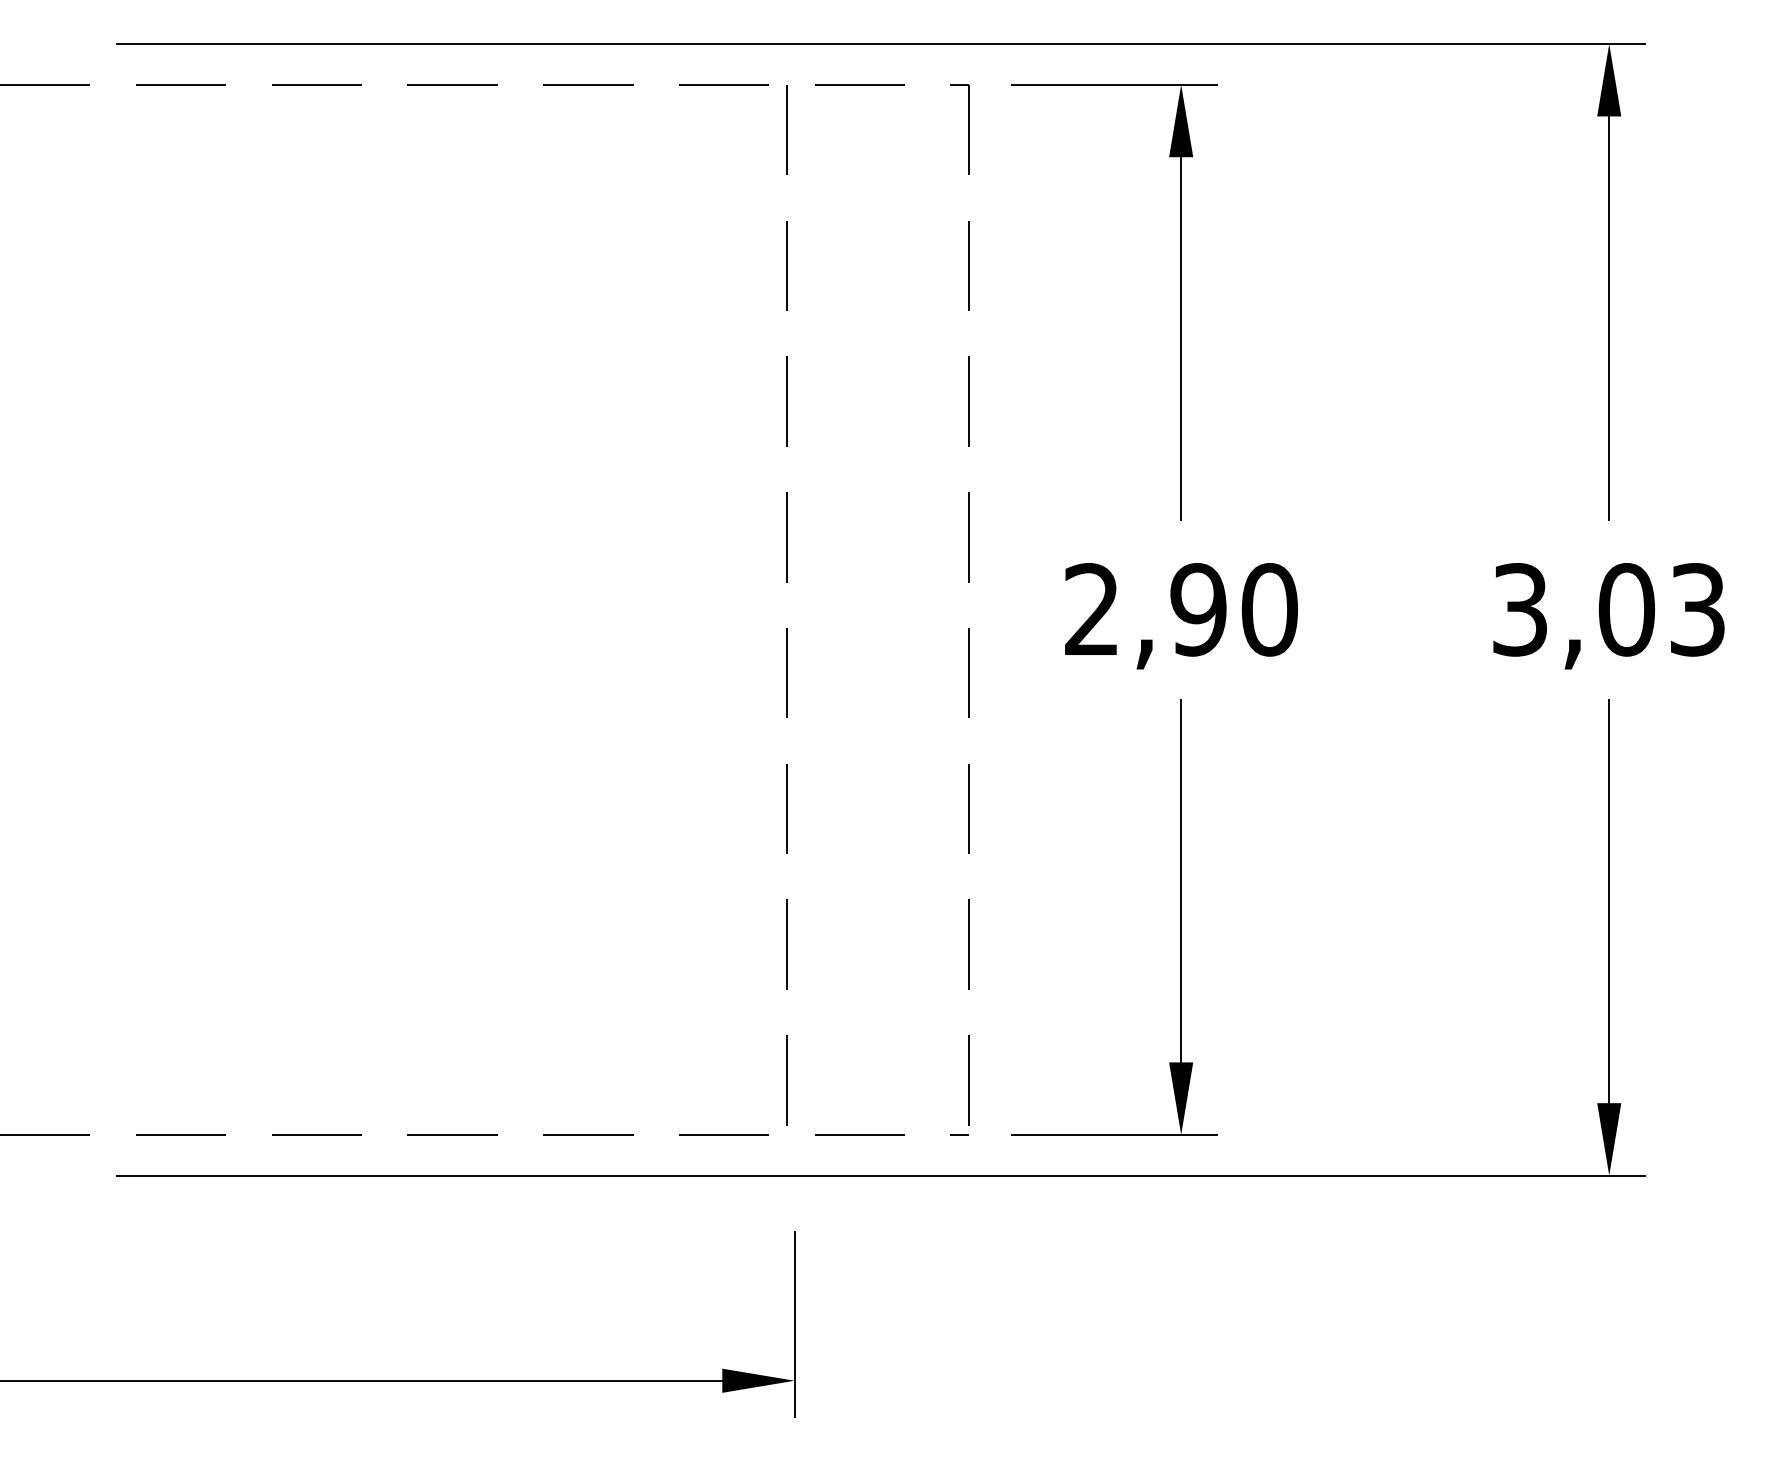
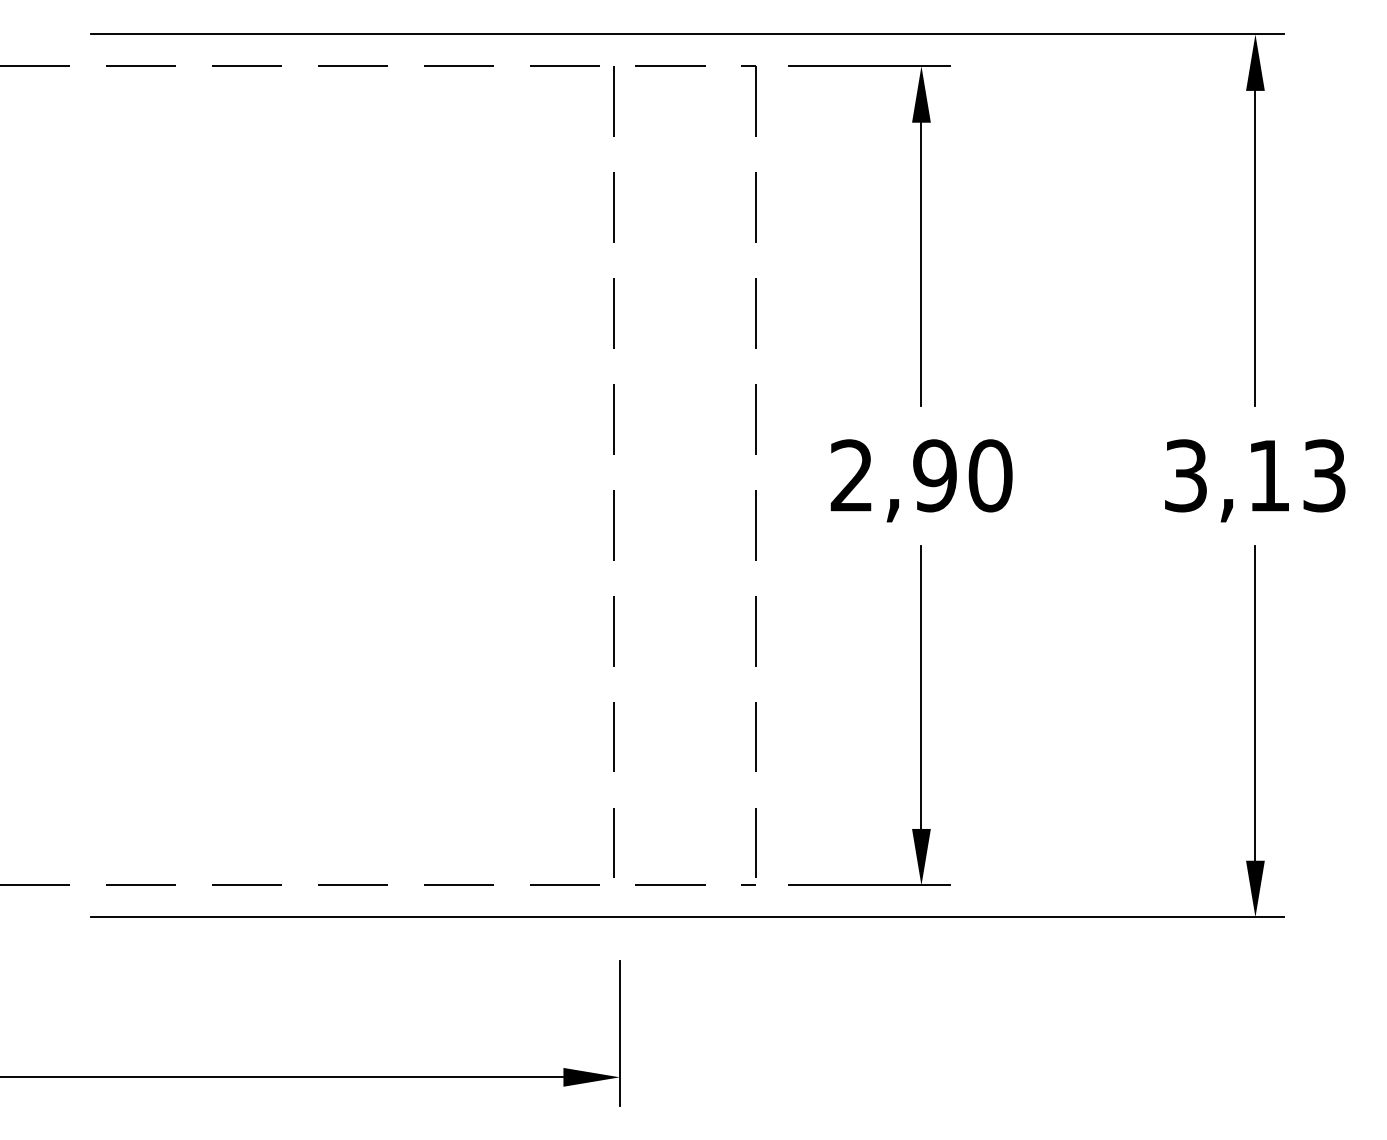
text: (1626, 609) -> (1268, 475), 3,03 -> 3,13

